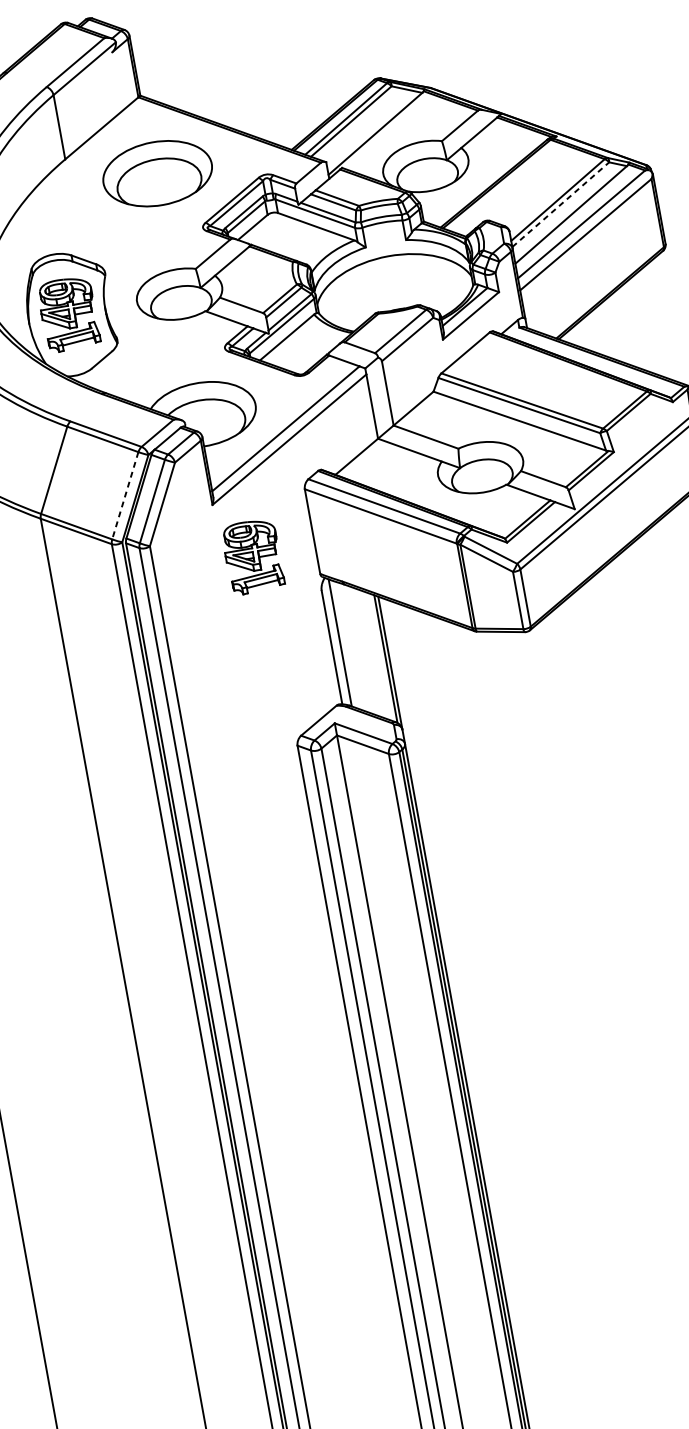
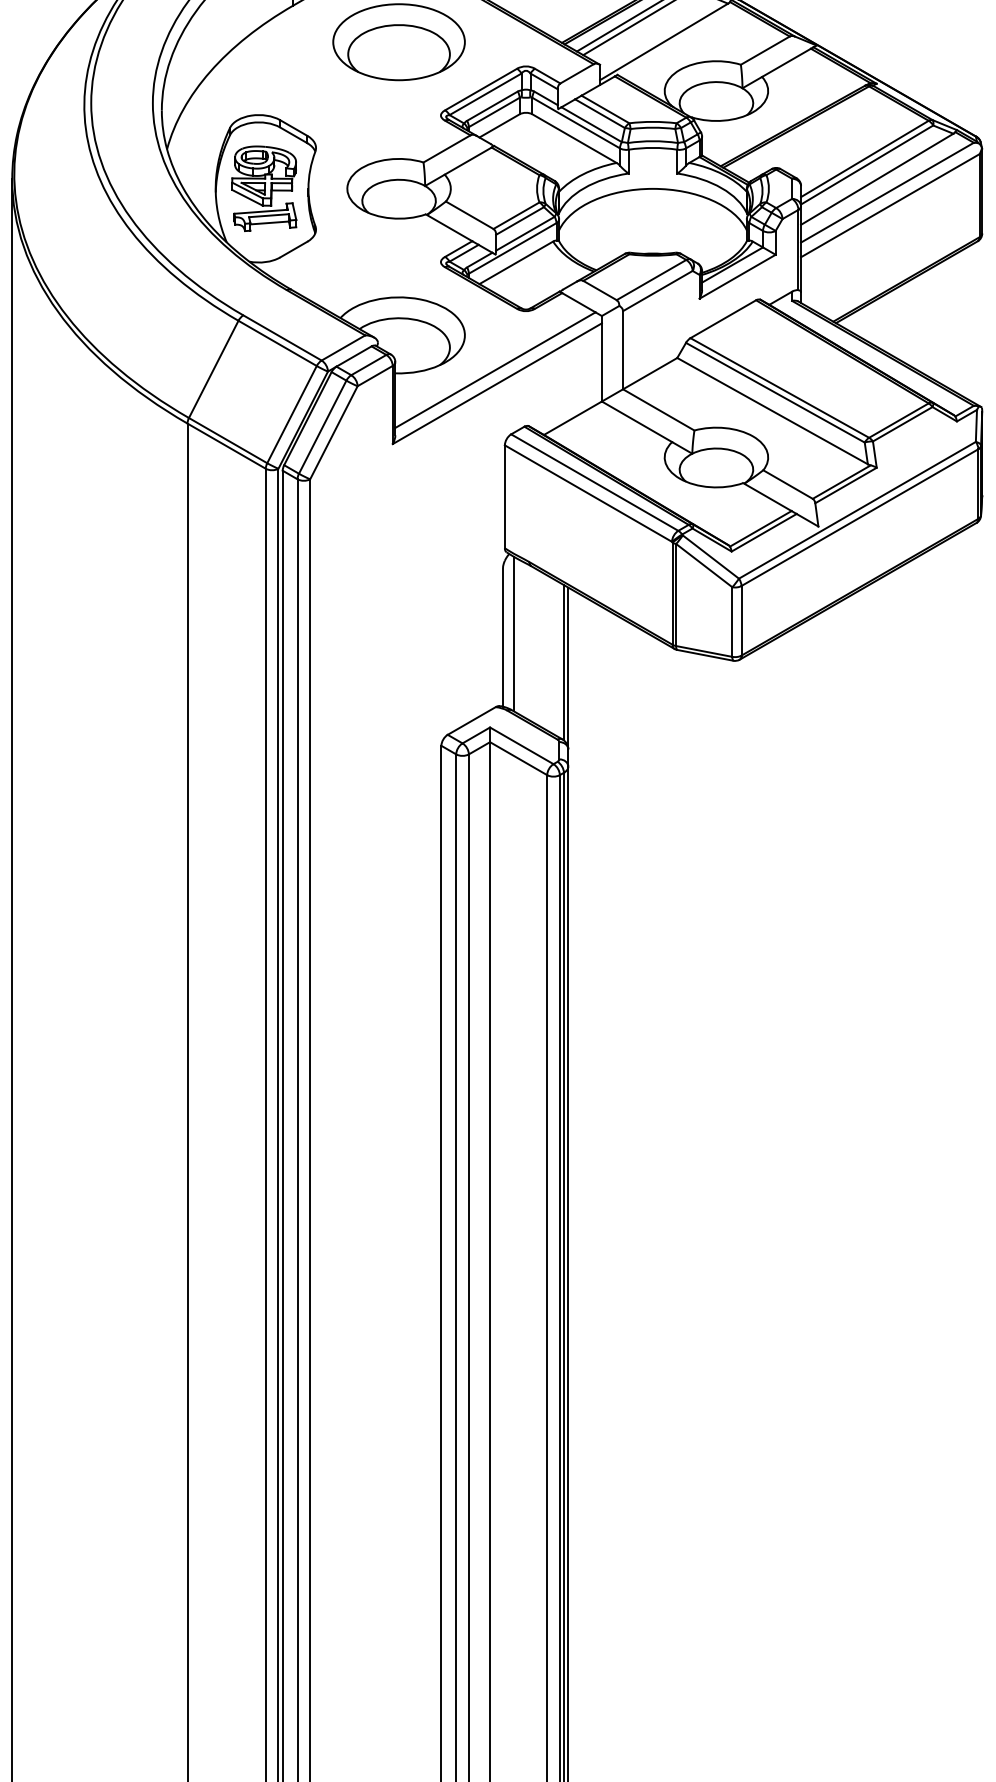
line: (560, 204) -> (867, 164), dashed -> solid
line: (125, 495) -> (292, 414), dashed -> solid
part: (253, 556) -> (429, 513), removed

